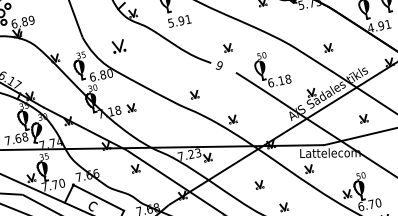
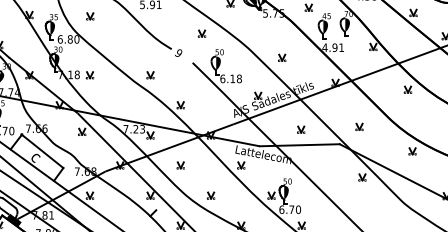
part: (119, 46) -> (90, 16), size x0.62
part: (227, 47) -> (201, 33), moved
part: (259, 185) -> (180, 165), moved

